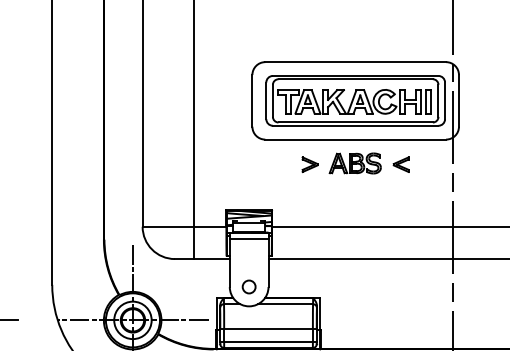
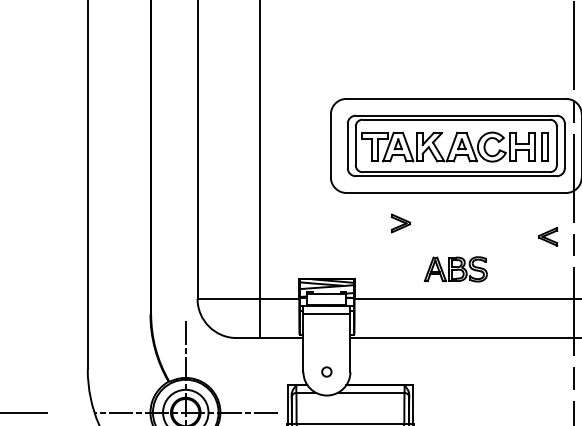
part: (354, 163) -> (454, 269), moved
part: (400, 164) -> (547, 236), moved
circle: (248, 286) -> (326, 371), size x0.6

